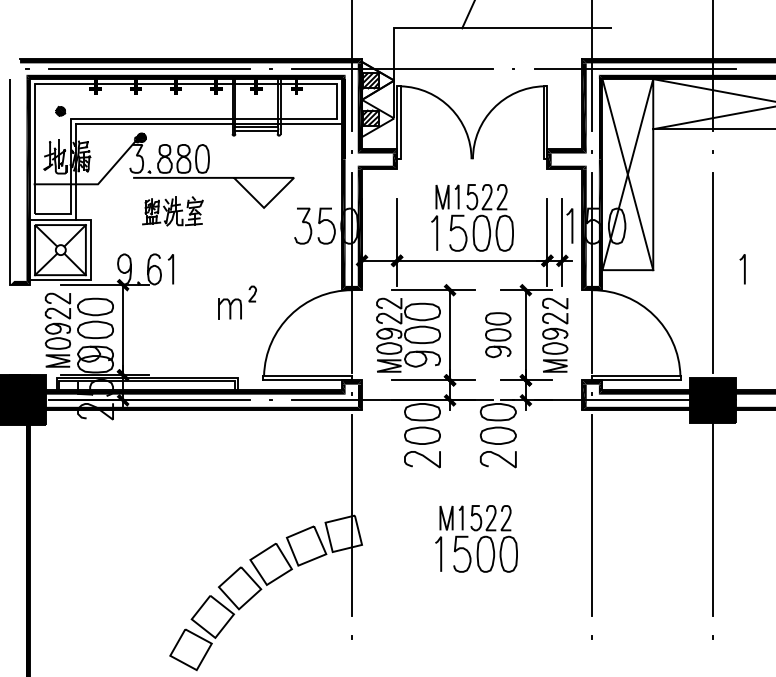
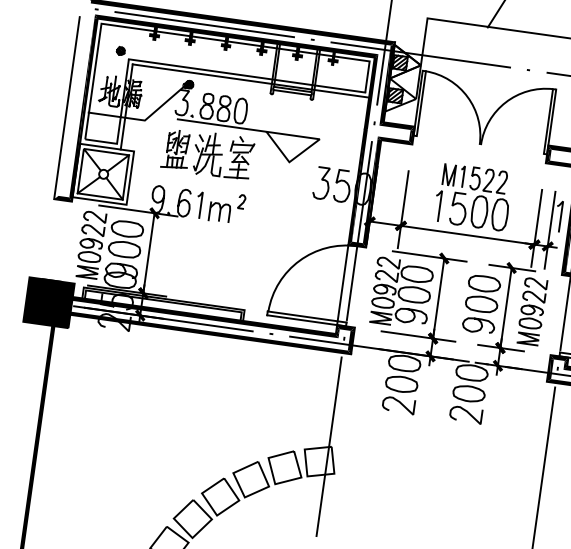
part: (172, 211) -> (207, 153), size x1.67
part: (237, 302) -> (227, 207), moved
part: (497, 334) -> (480, 303), size x1.43
line: (342, 335) -> (343, 285), added
part: (476, 538) -> (436, 482), removed

